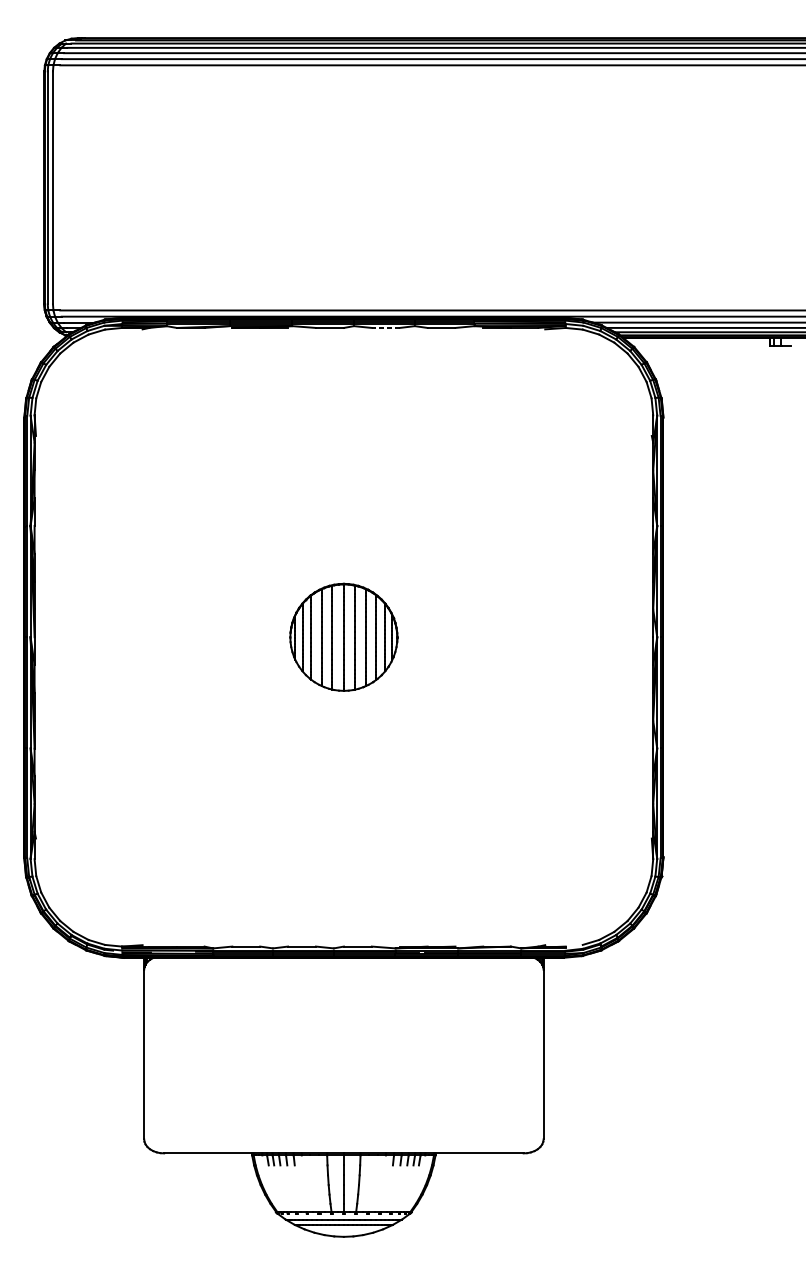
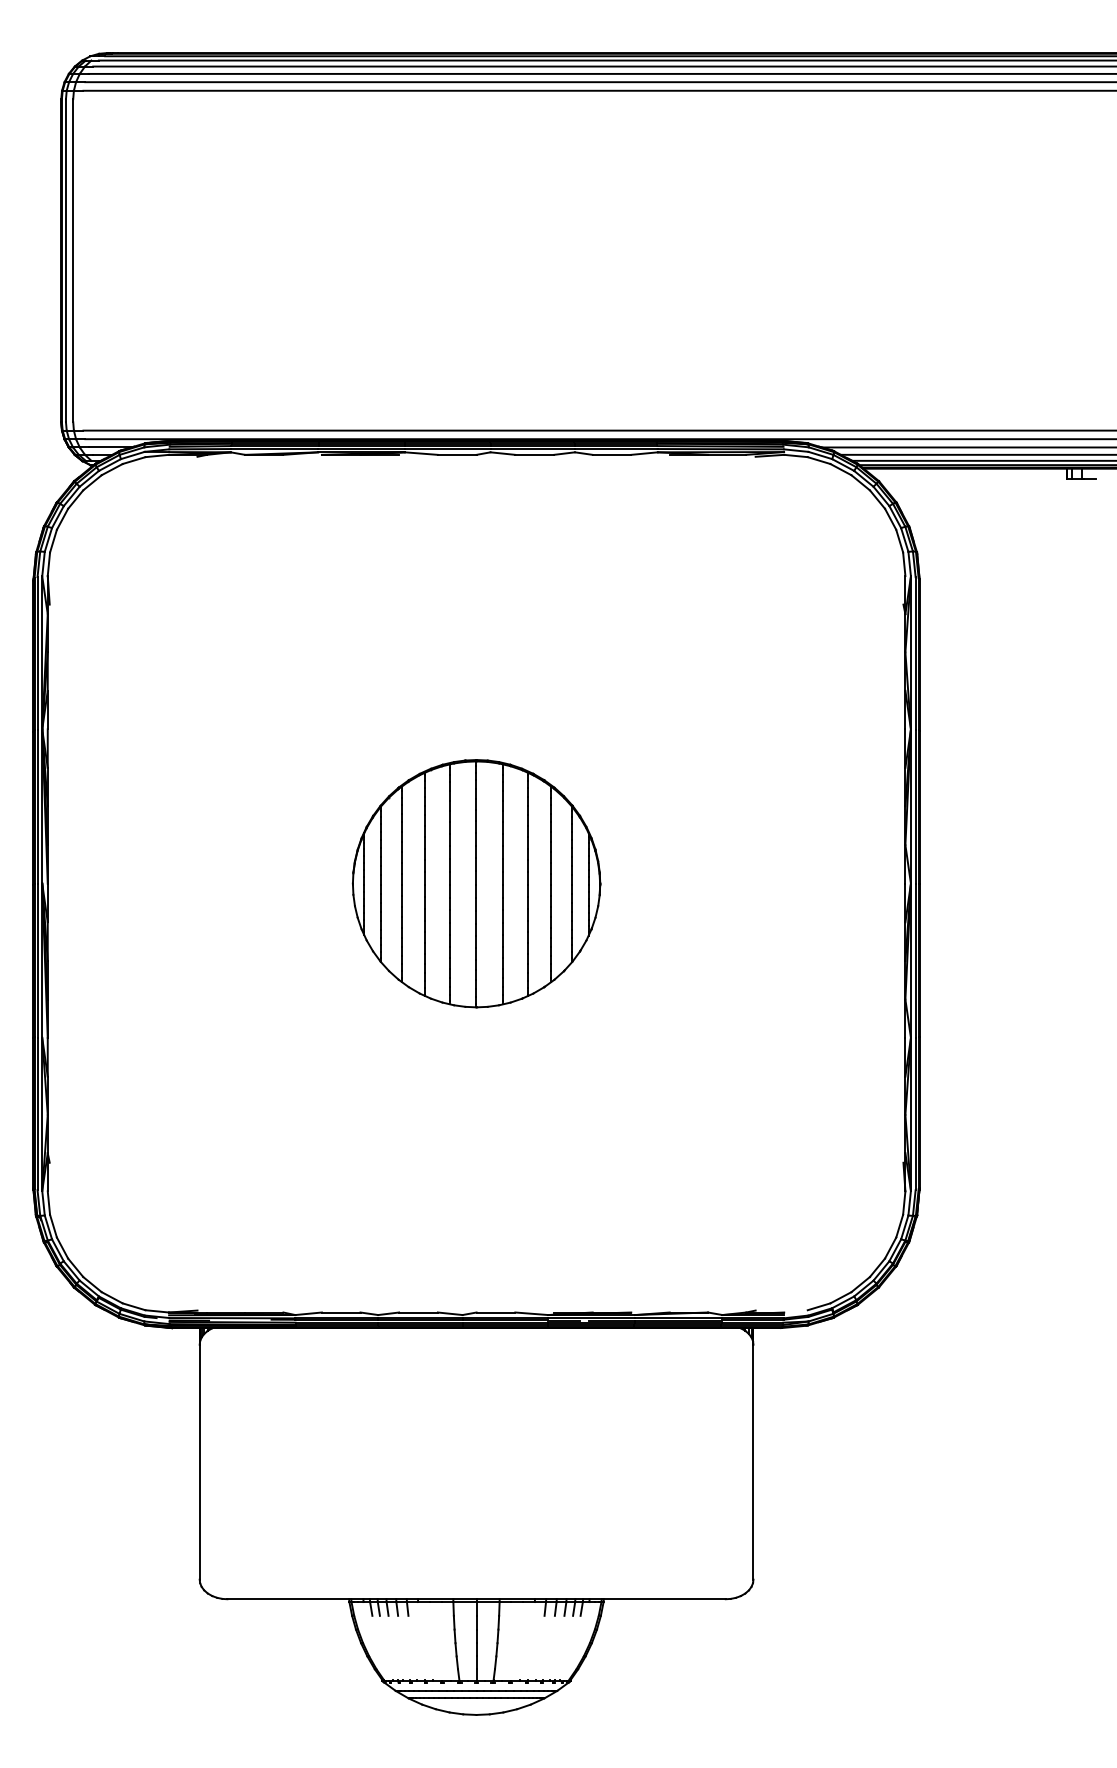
line: (385, 327) -> (534, 454), dashed -> solid
part: (343, 637) -> (476, 883), size x1.67

